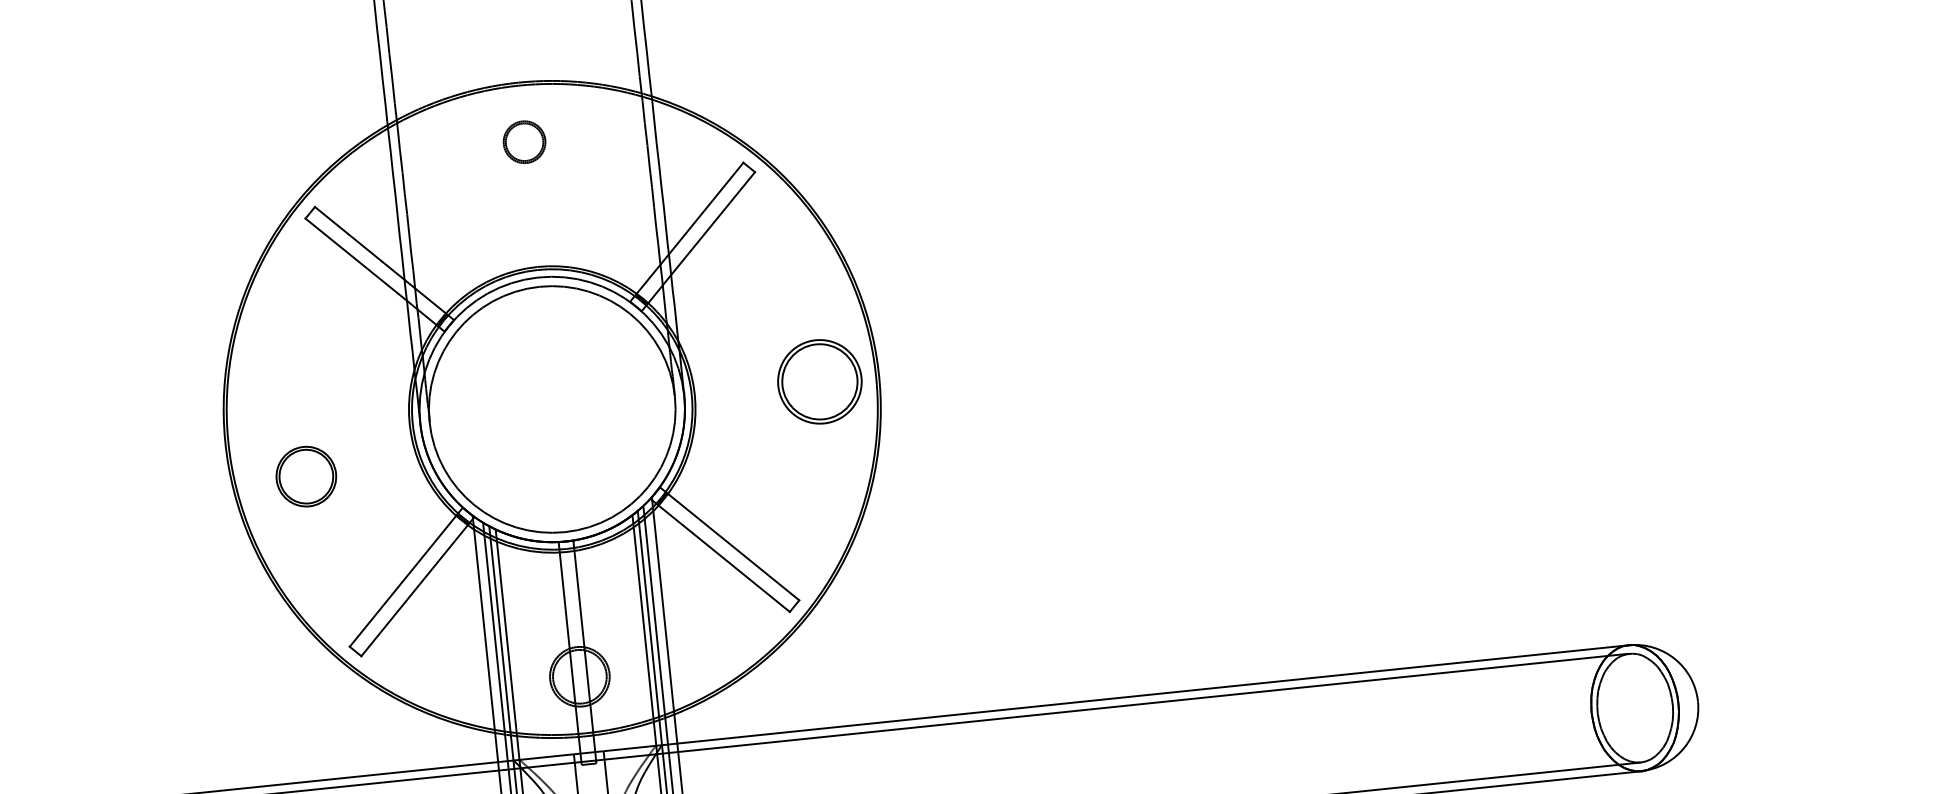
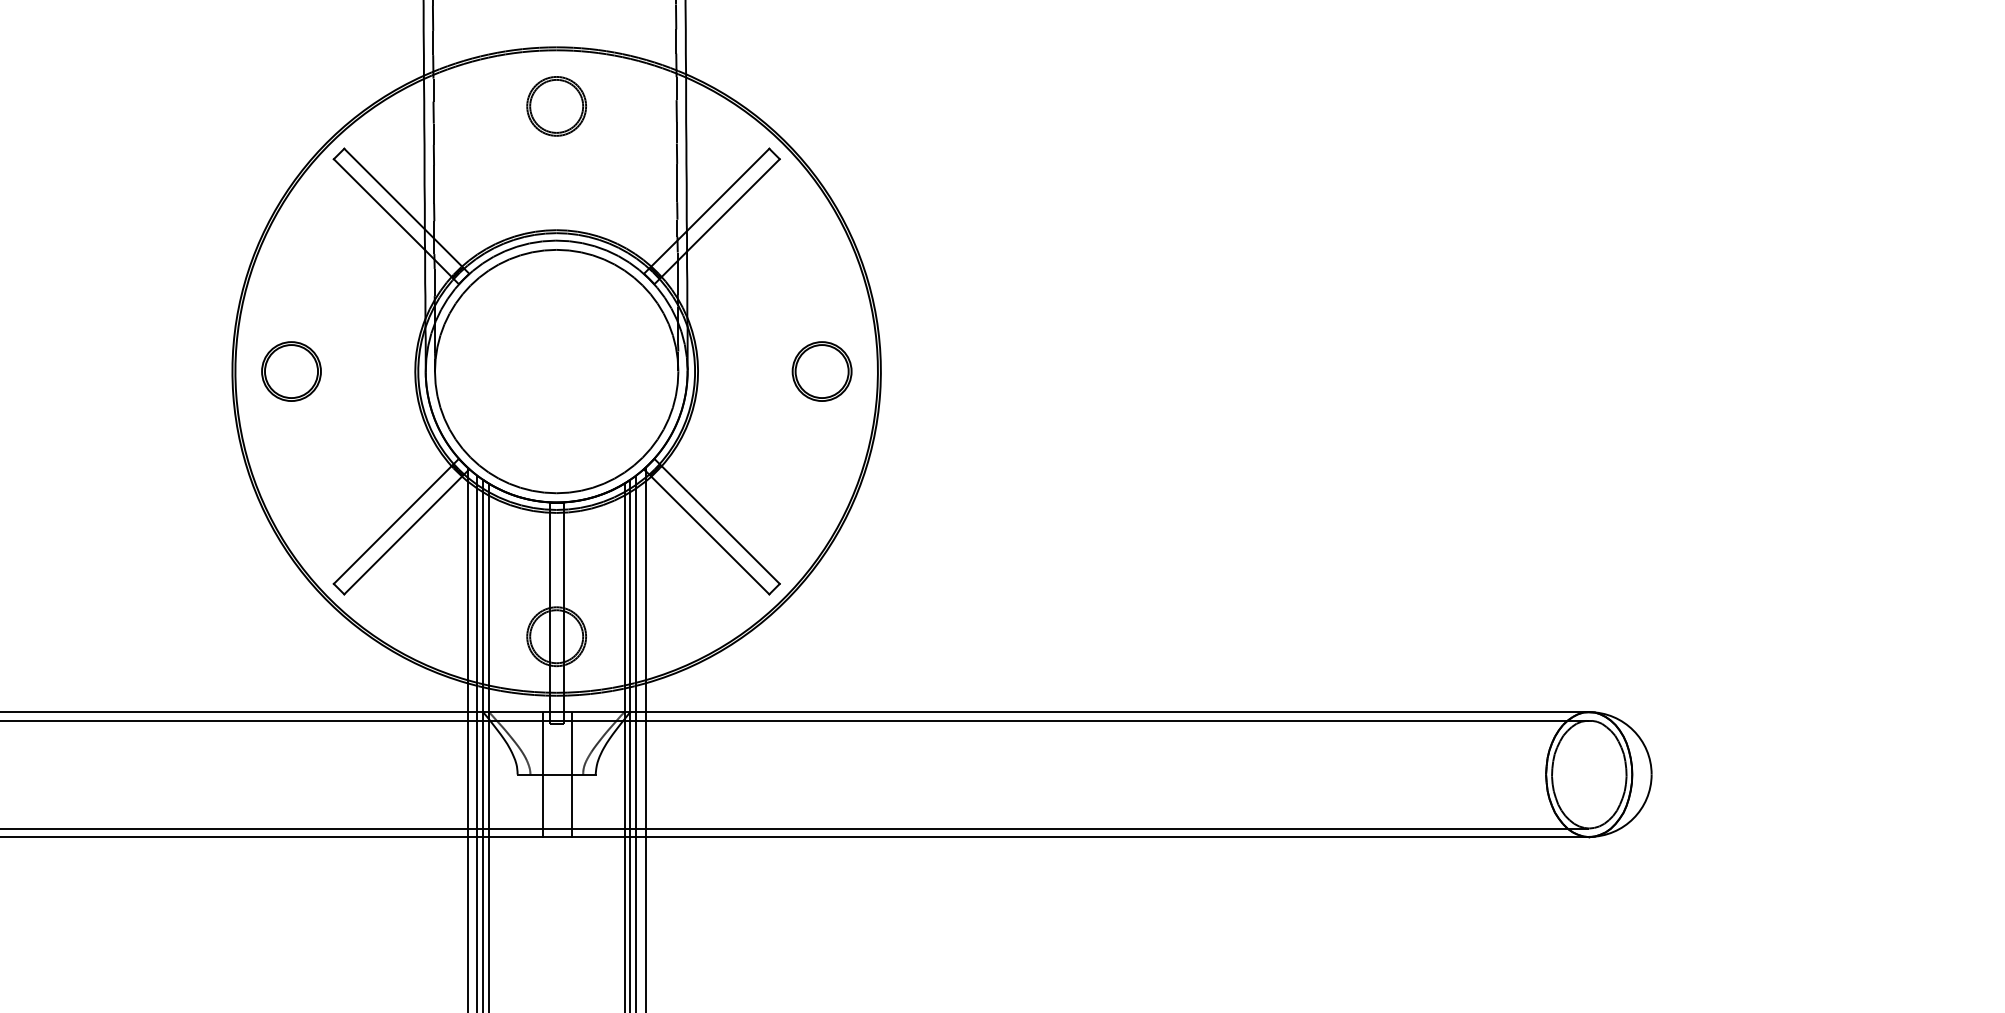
part: (524, 142) -> (556, 106), size x1.43
part: (819, 381) -> (821, 371), size x0.71
part: (306, 476) -> (291, 371), moved

